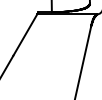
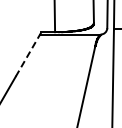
line: (25, 34) -> (28, 54), solid -> dashed

